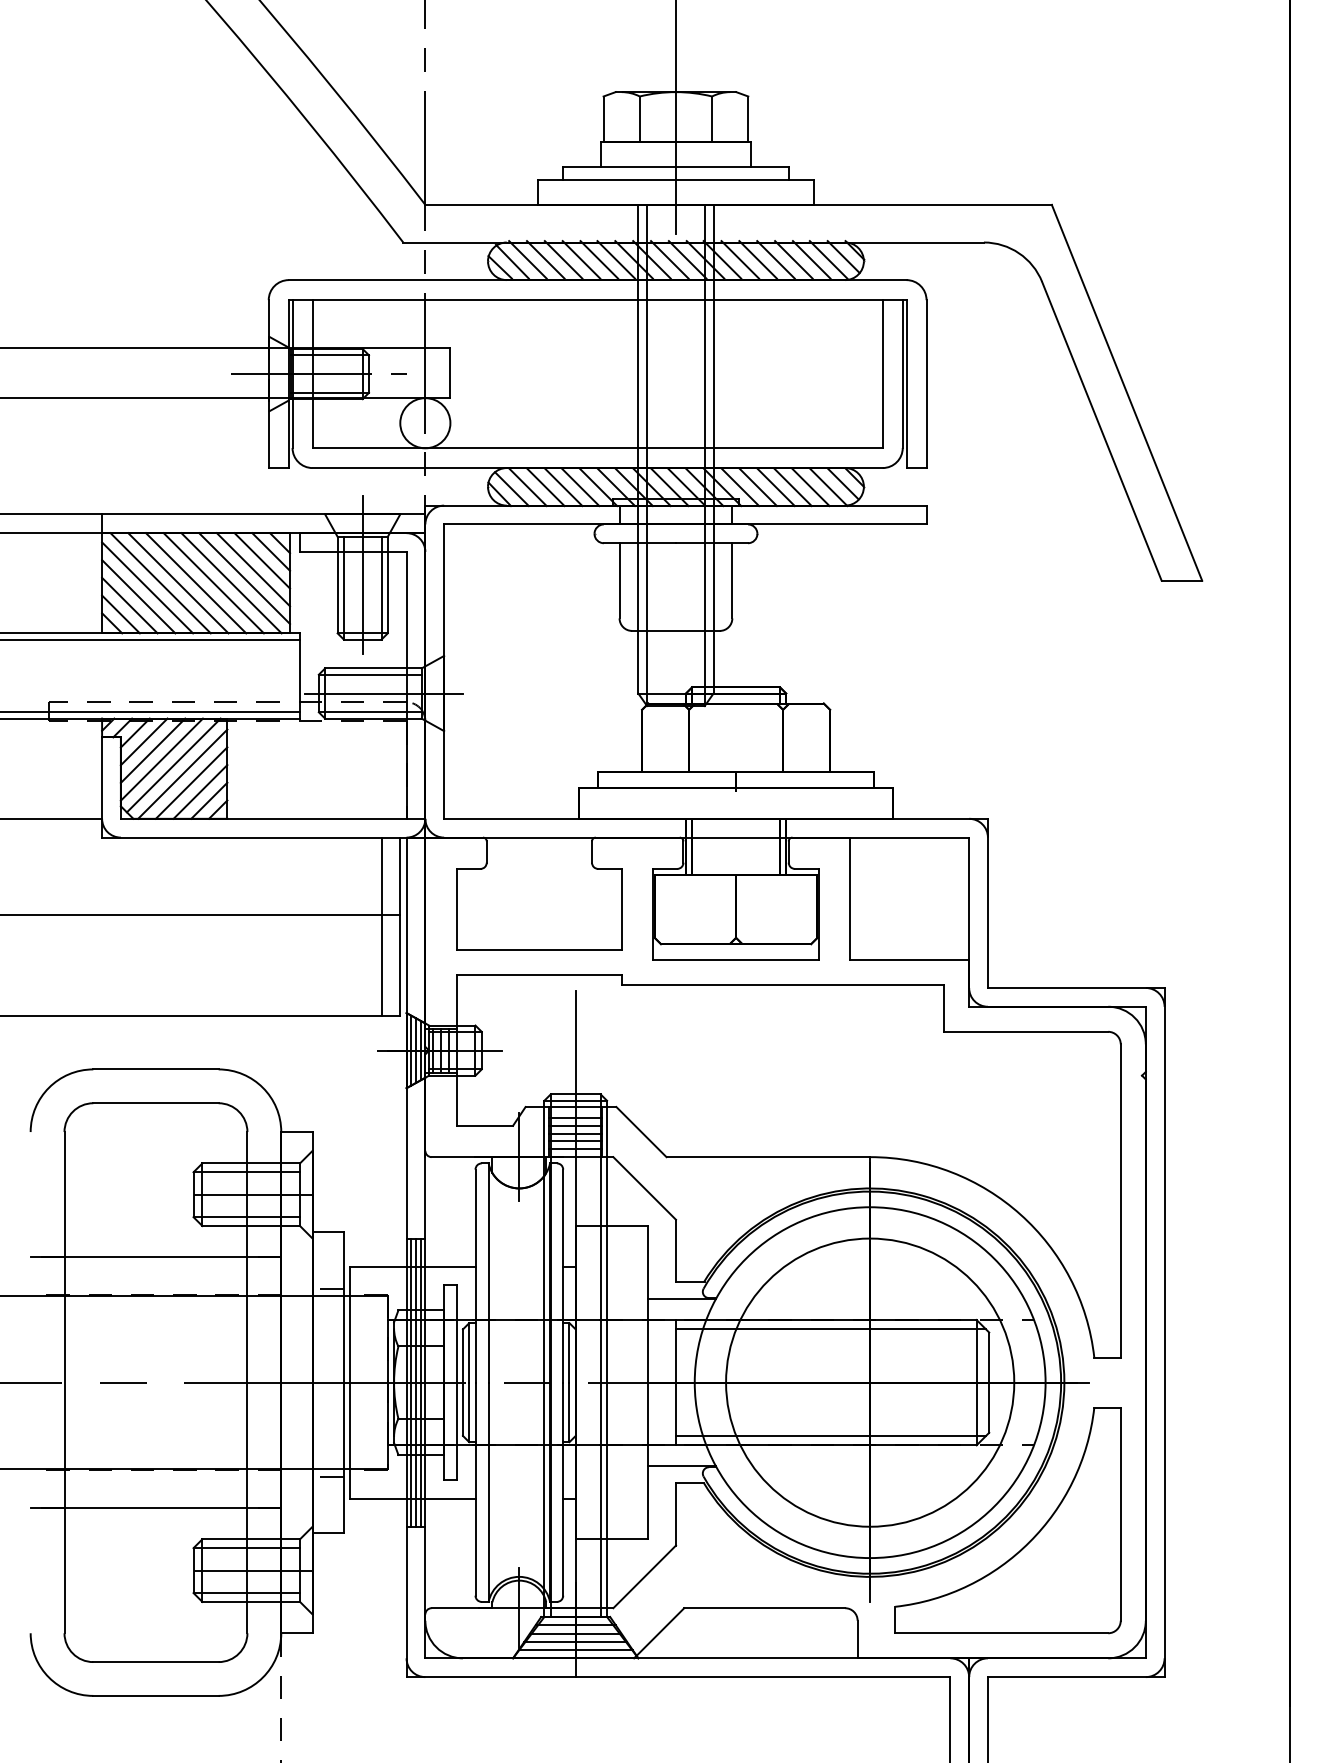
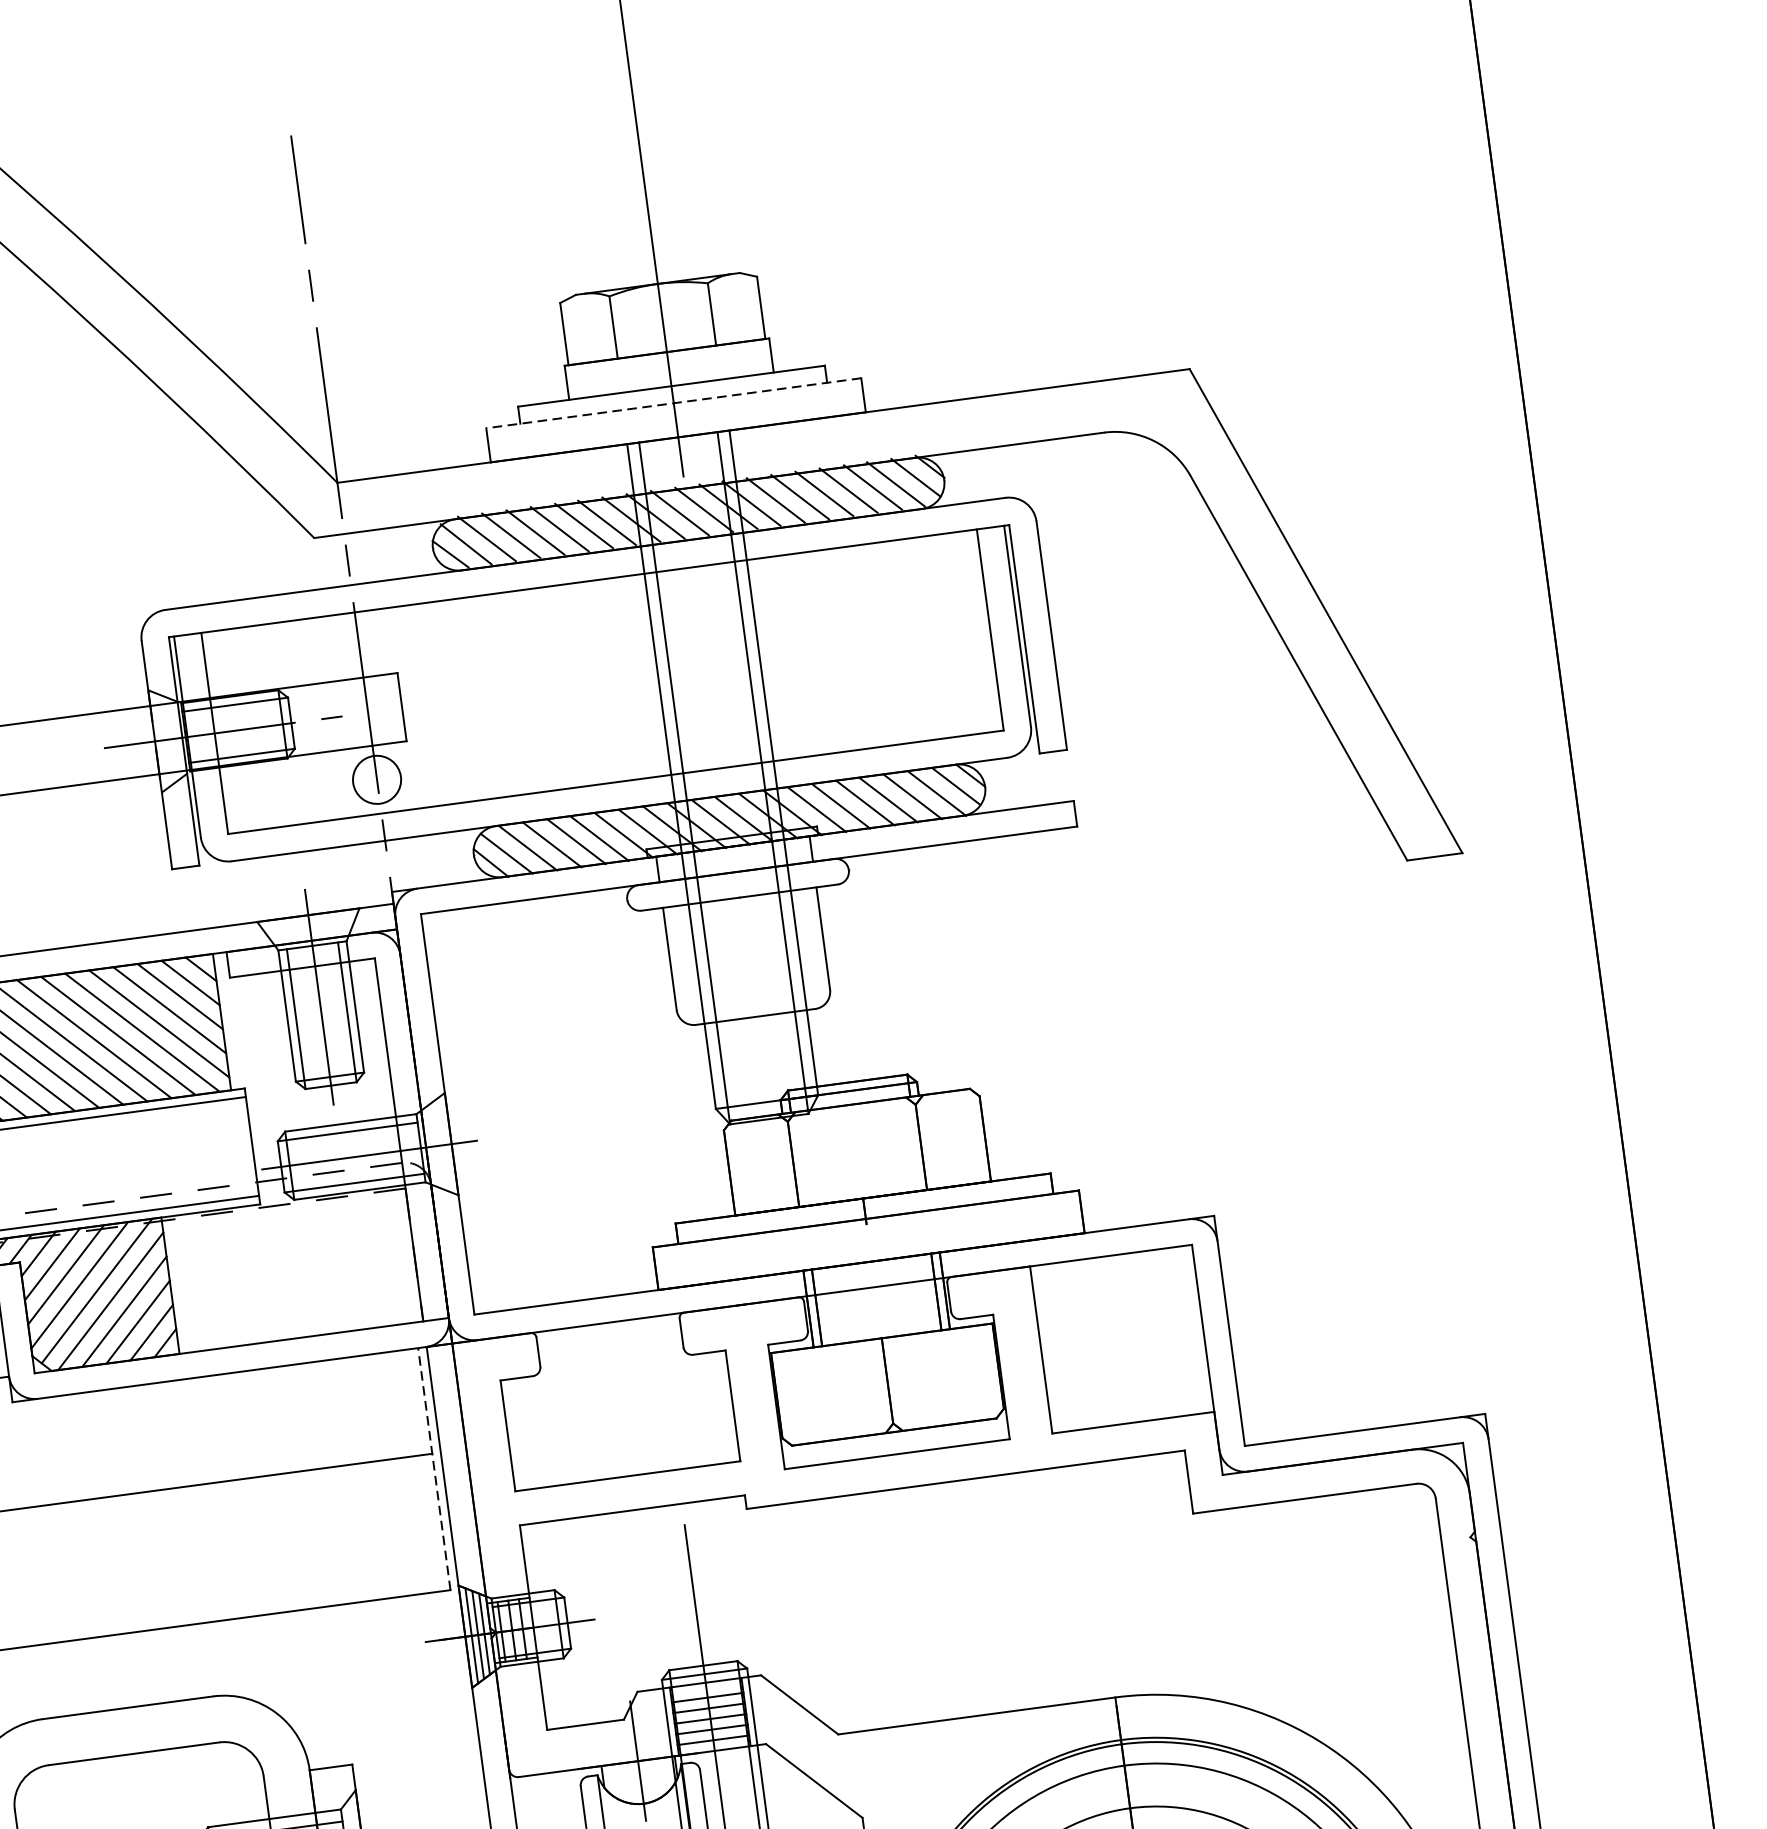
line: (675, 179) -> (673, 402), solid -> dashed
circle: (425, 423) -> (377, 780), size x0.7
line: (381, 926) -> (408, 1472), removed
line: (400, 926) -> (434, 1468), solid -> dashed

